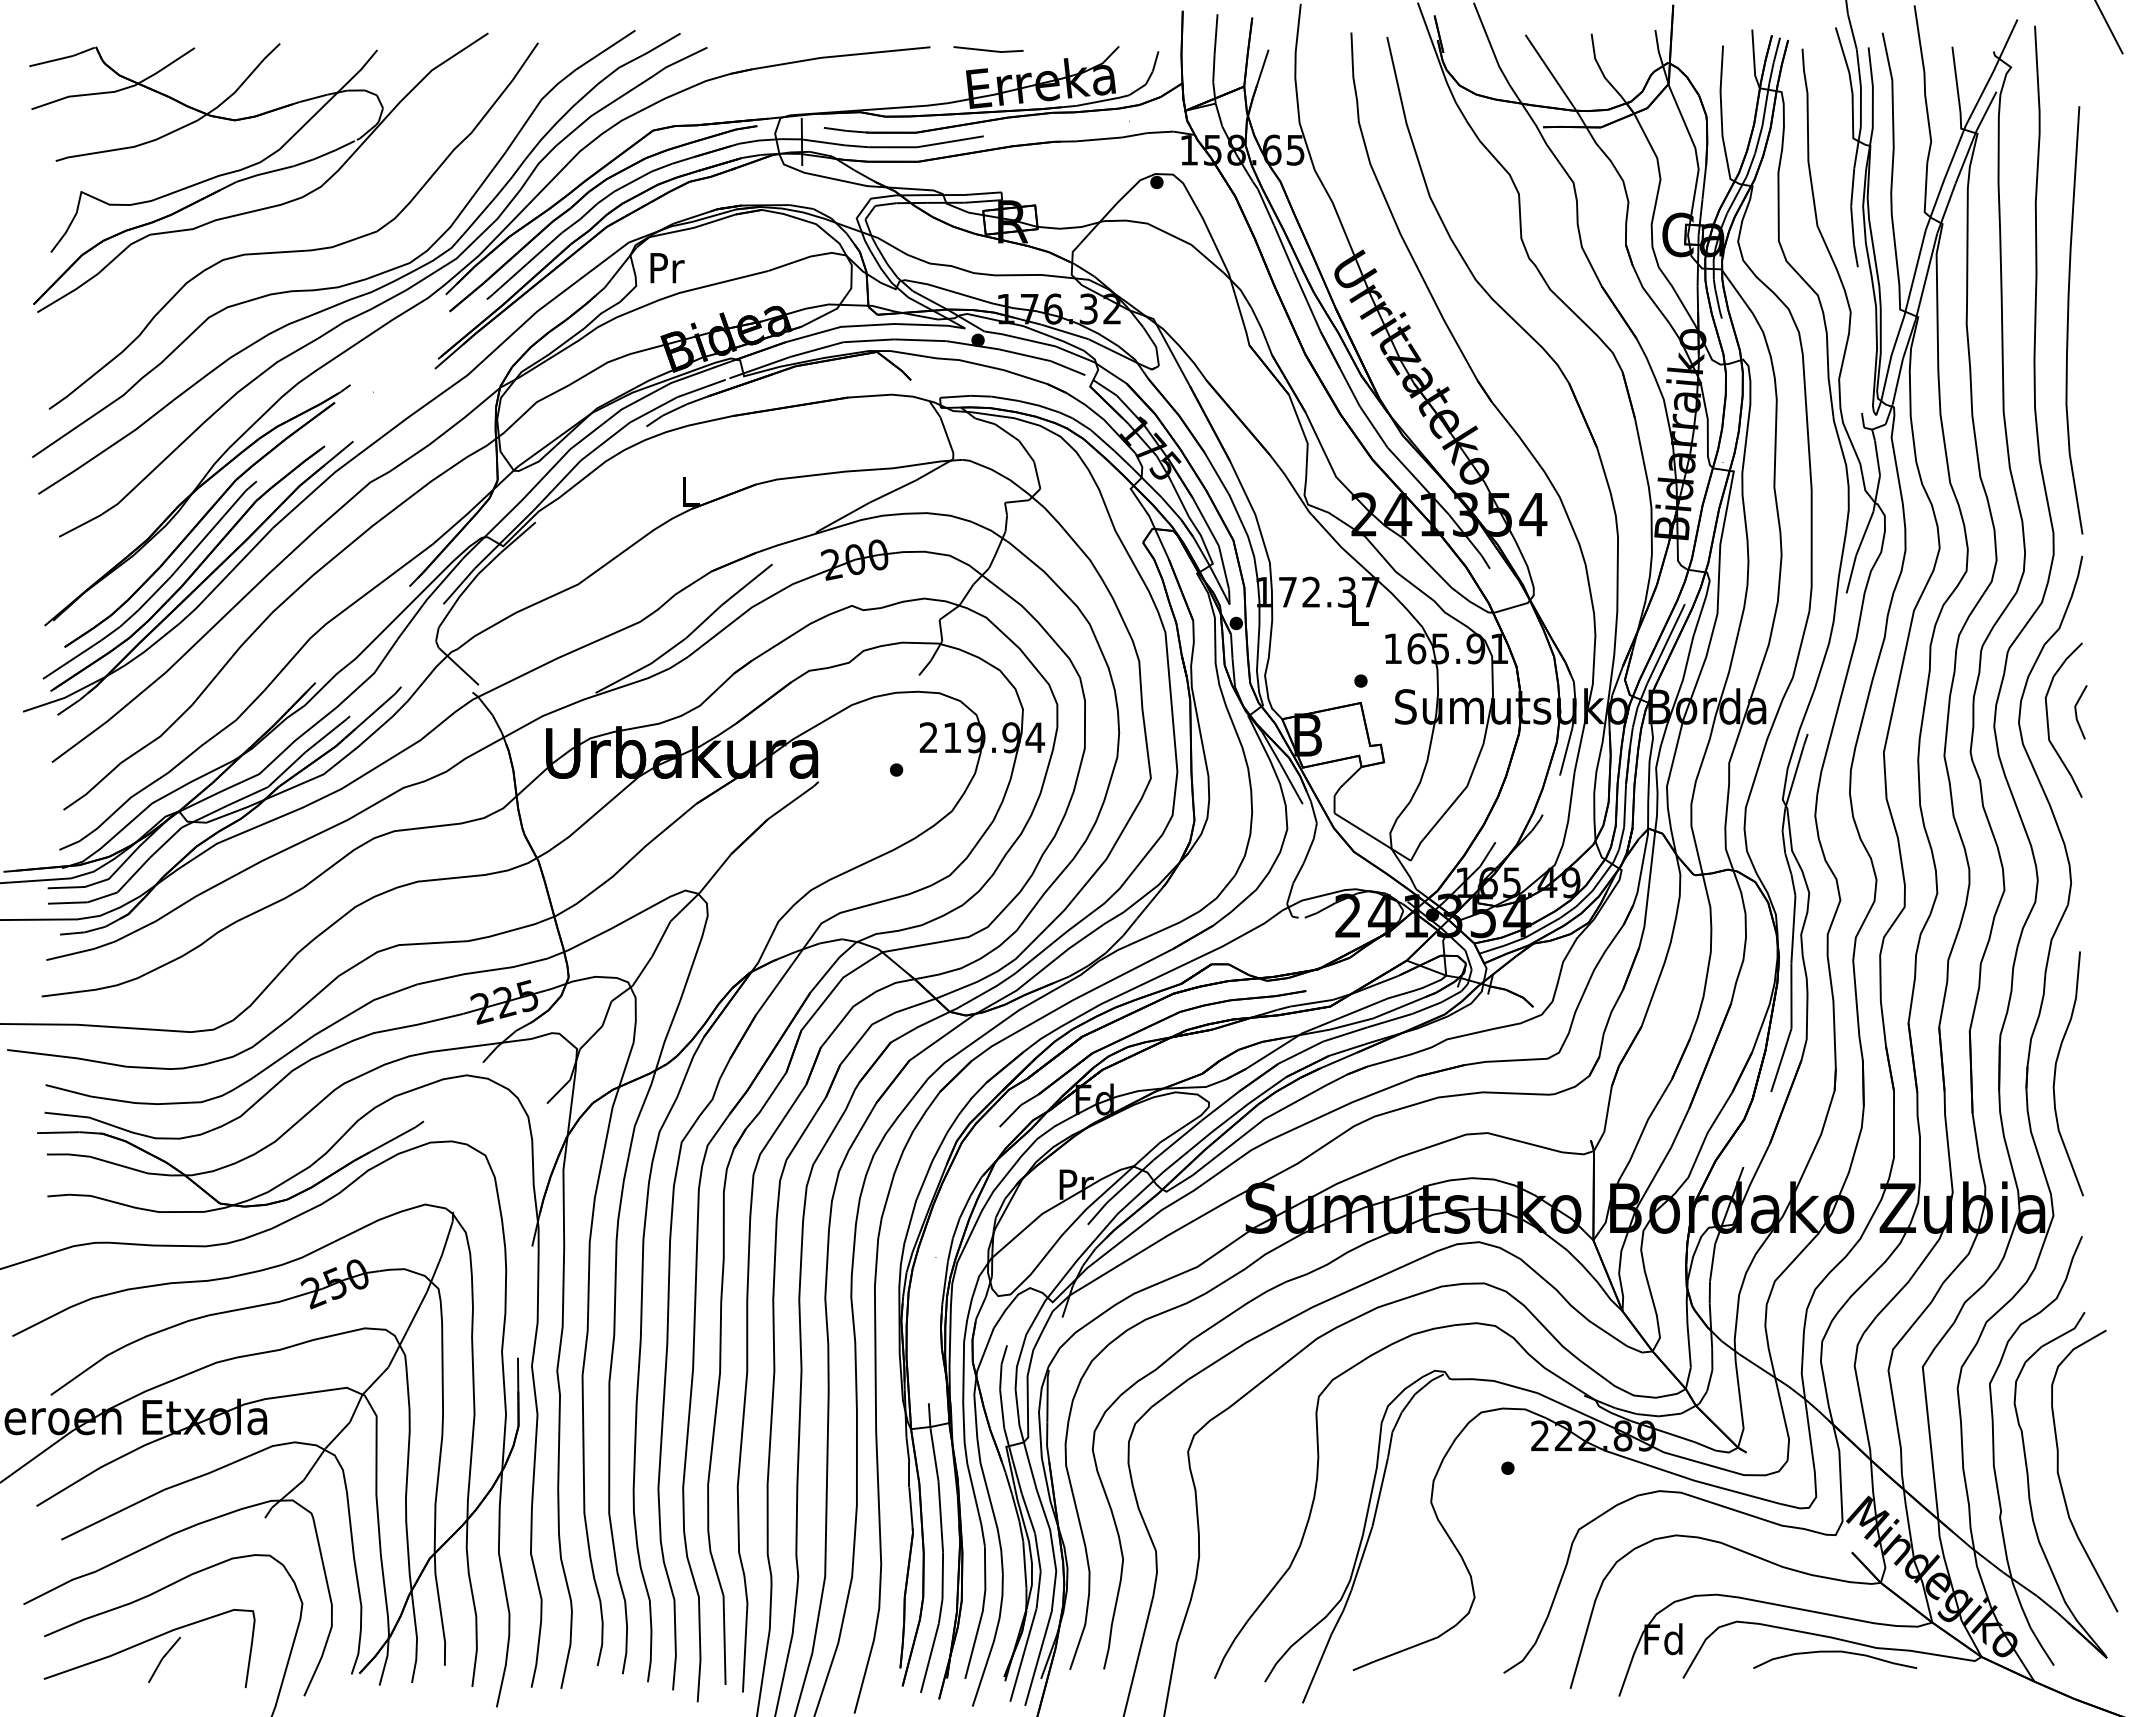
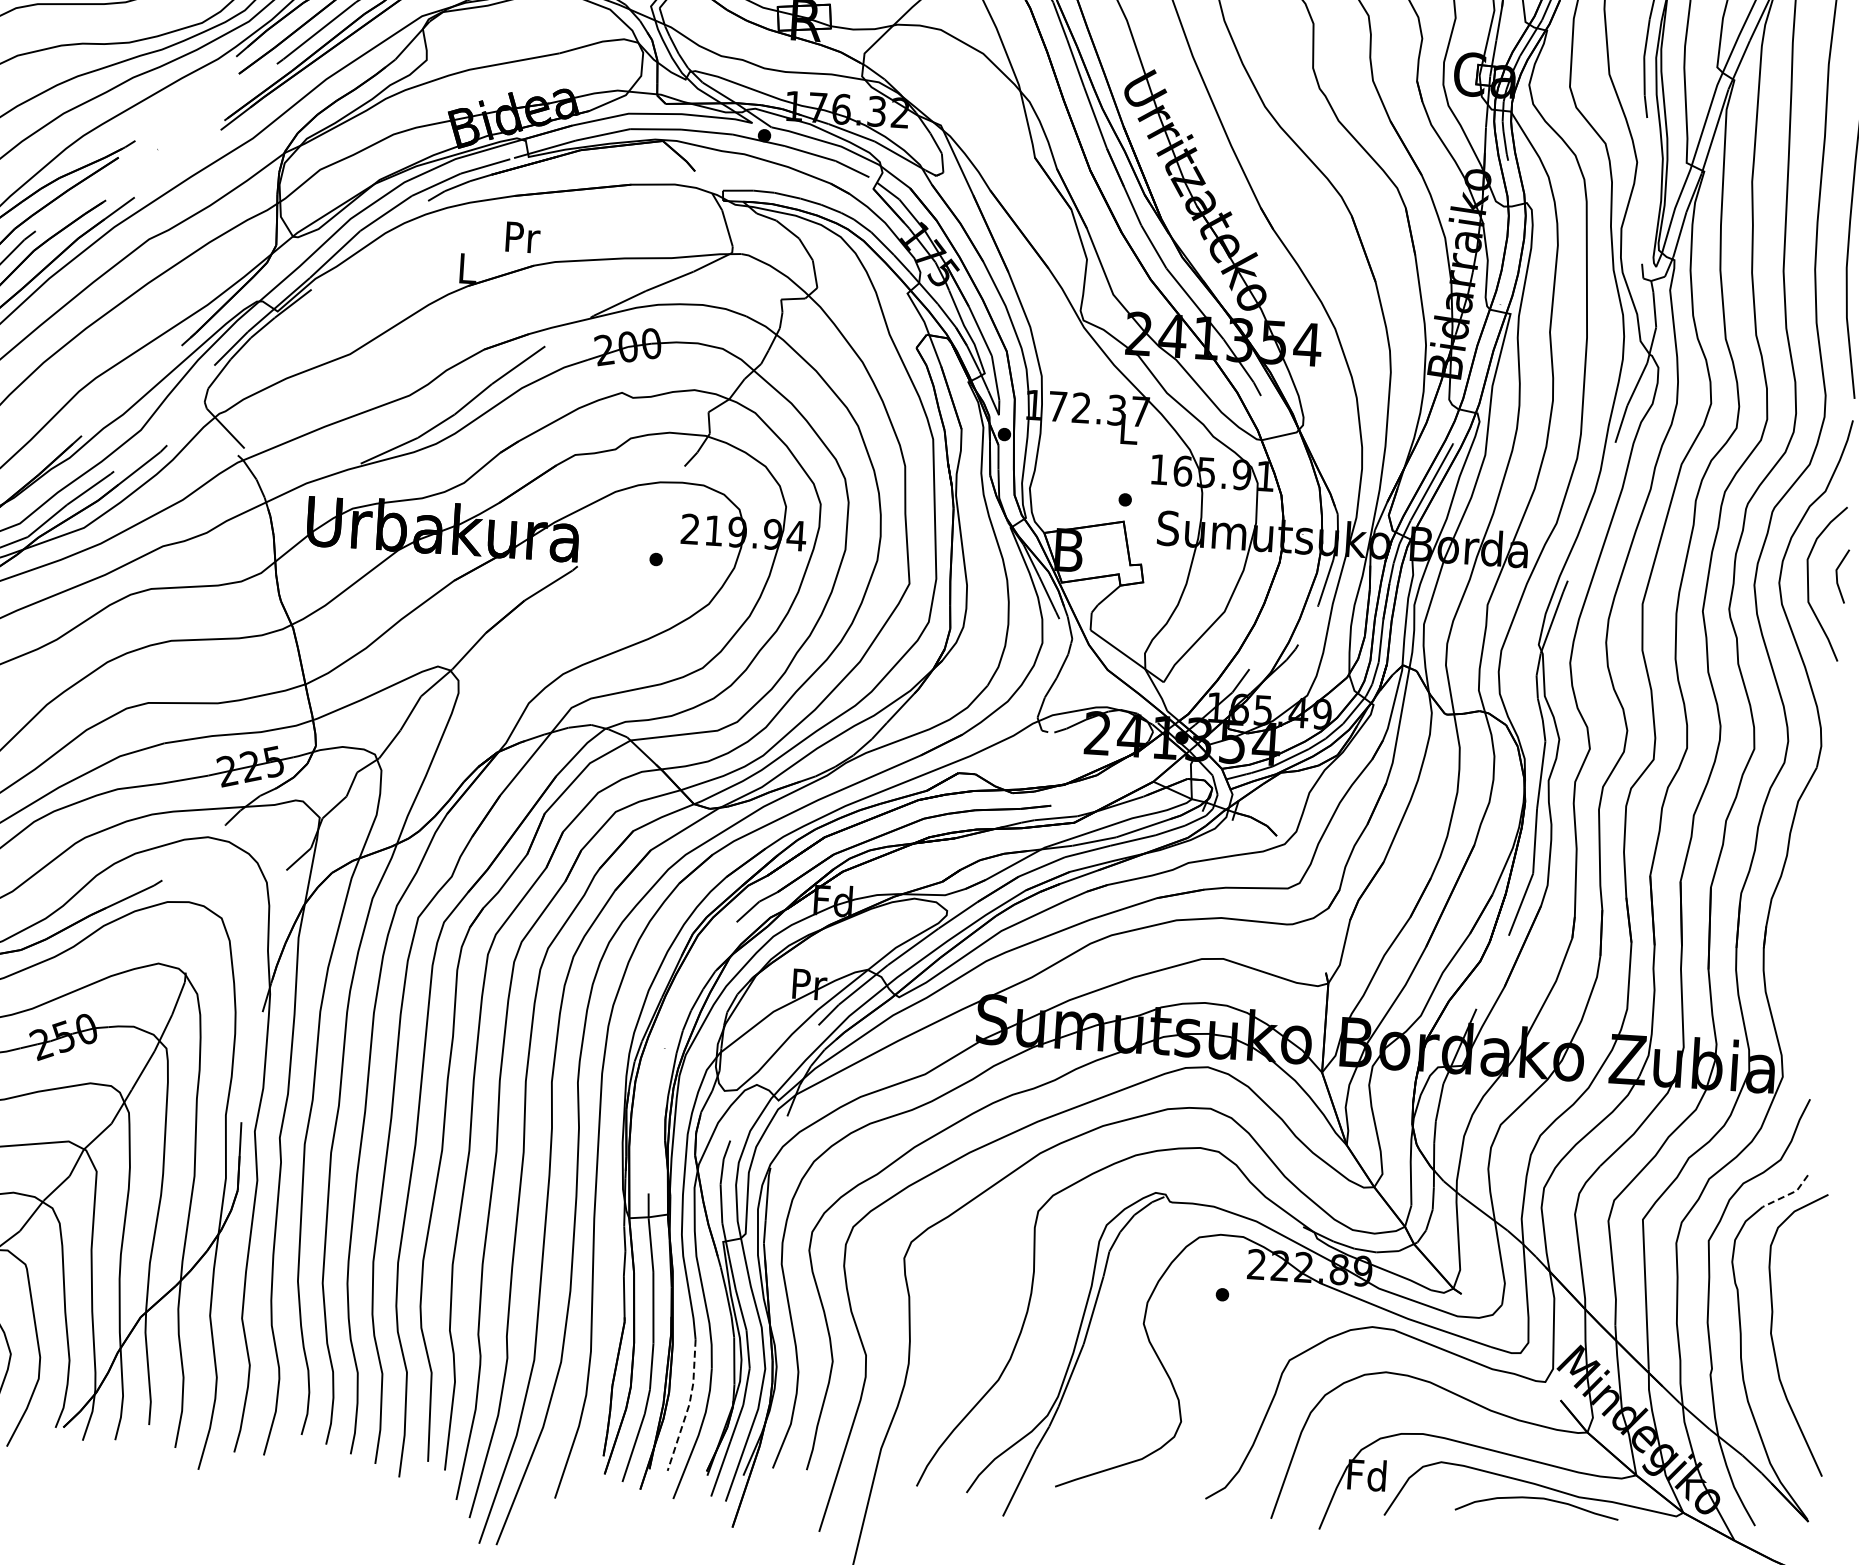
text: (667, 268) -> (523, 237), moved
curve: (2056, 1070) -> (1794, 932), removed
line: (2066, 1332) -> (1788, 1194), solid -> dashed
line: (982, 1612) -> (689, 1405), solid -> dashed

